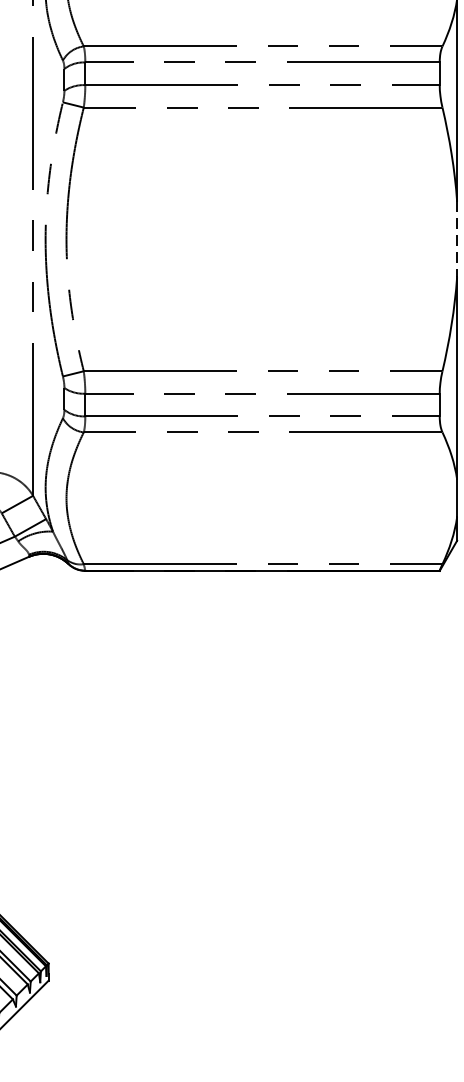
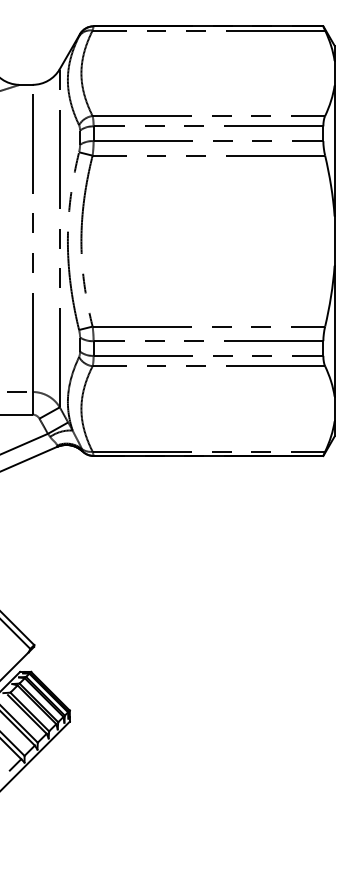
line: (456, 239) -> (334, 241), dashed -> solid

